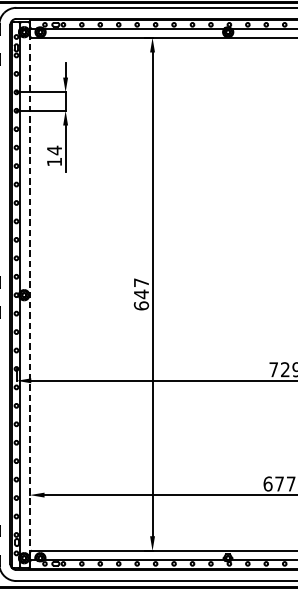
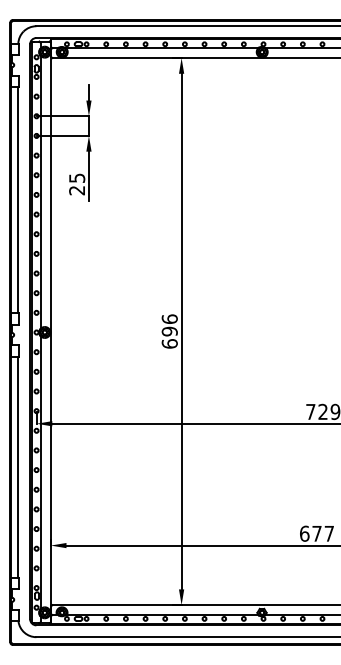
text: (54, 156) -> (77, 184), 14 -> 25
text: (141, 288) -> (169, 325), 647 -> 696
line: (29, 295) -> (50, 332), dashed -> solid

